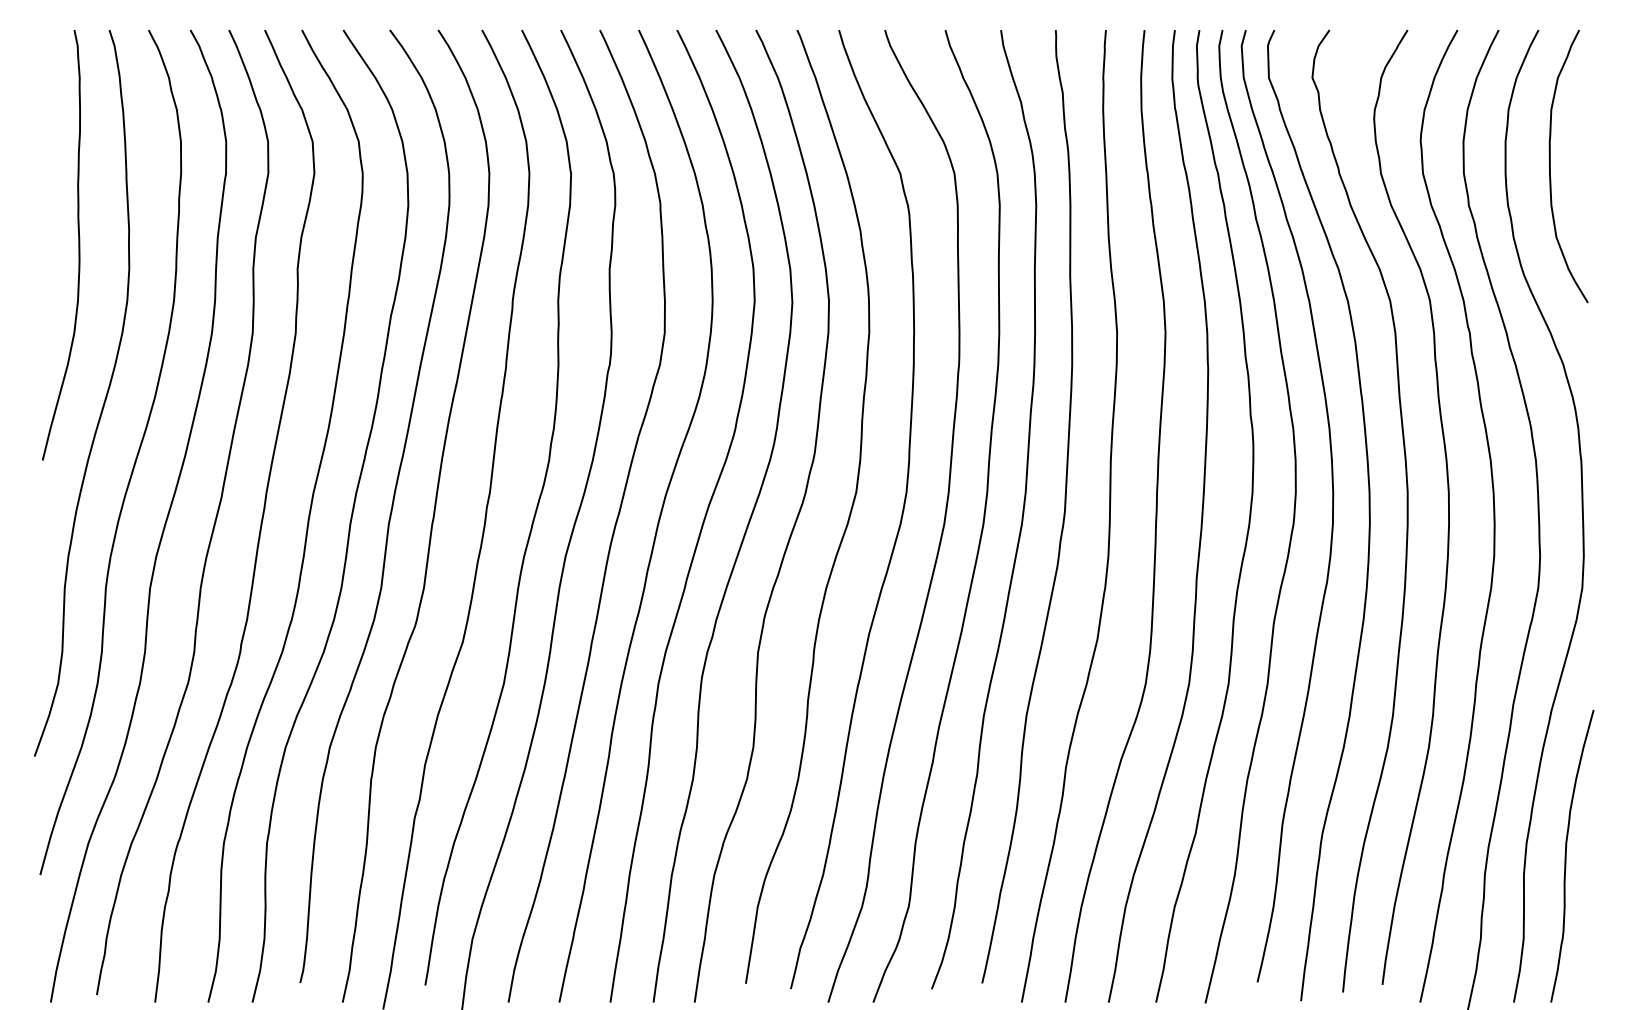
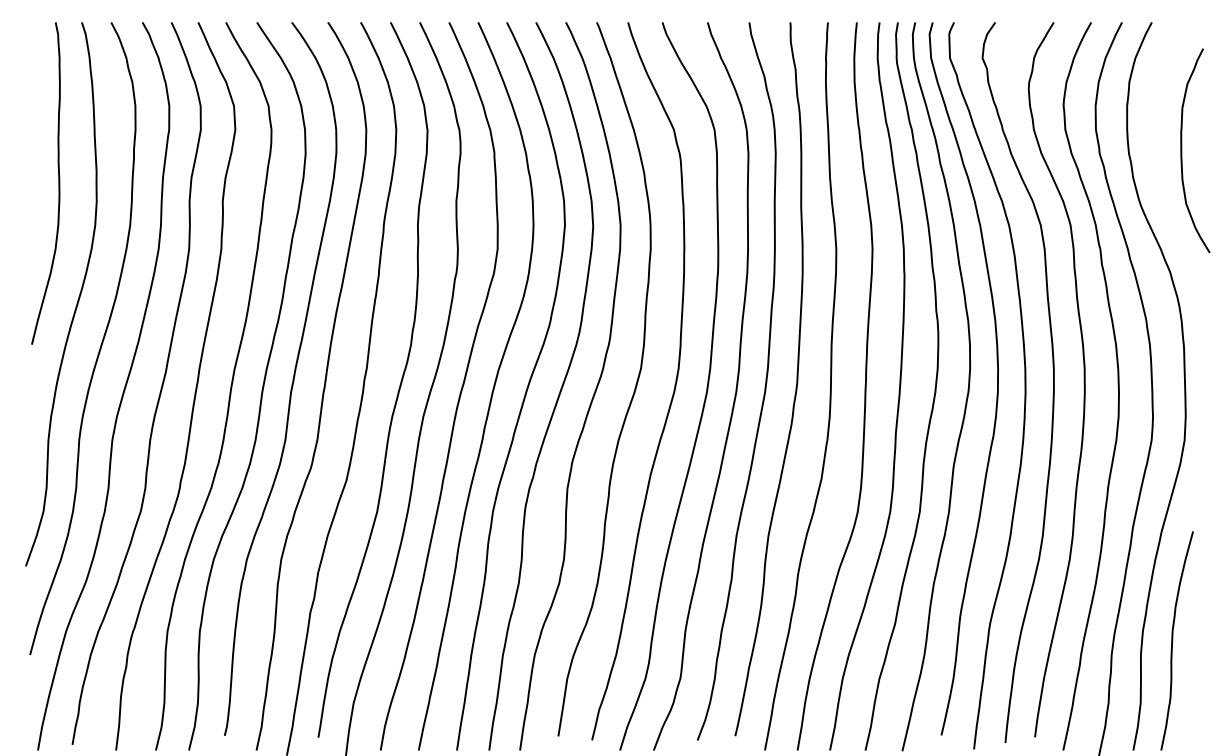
curve: (1550, 166) -> (1181, 150), moved

